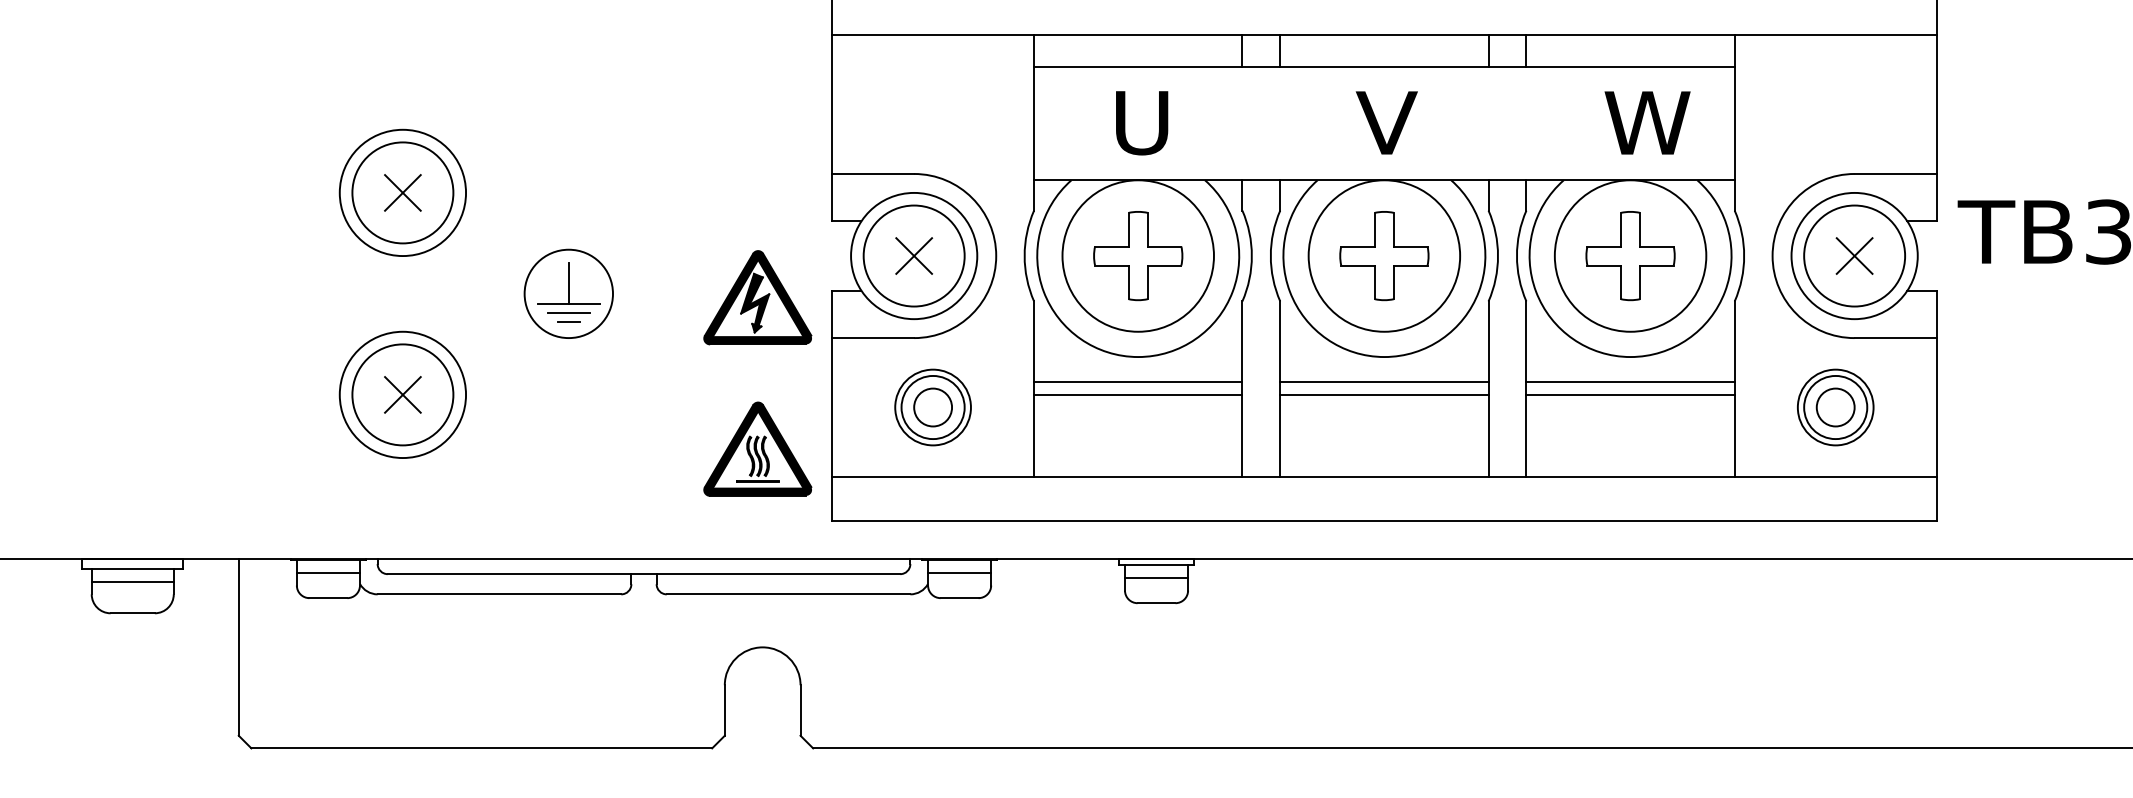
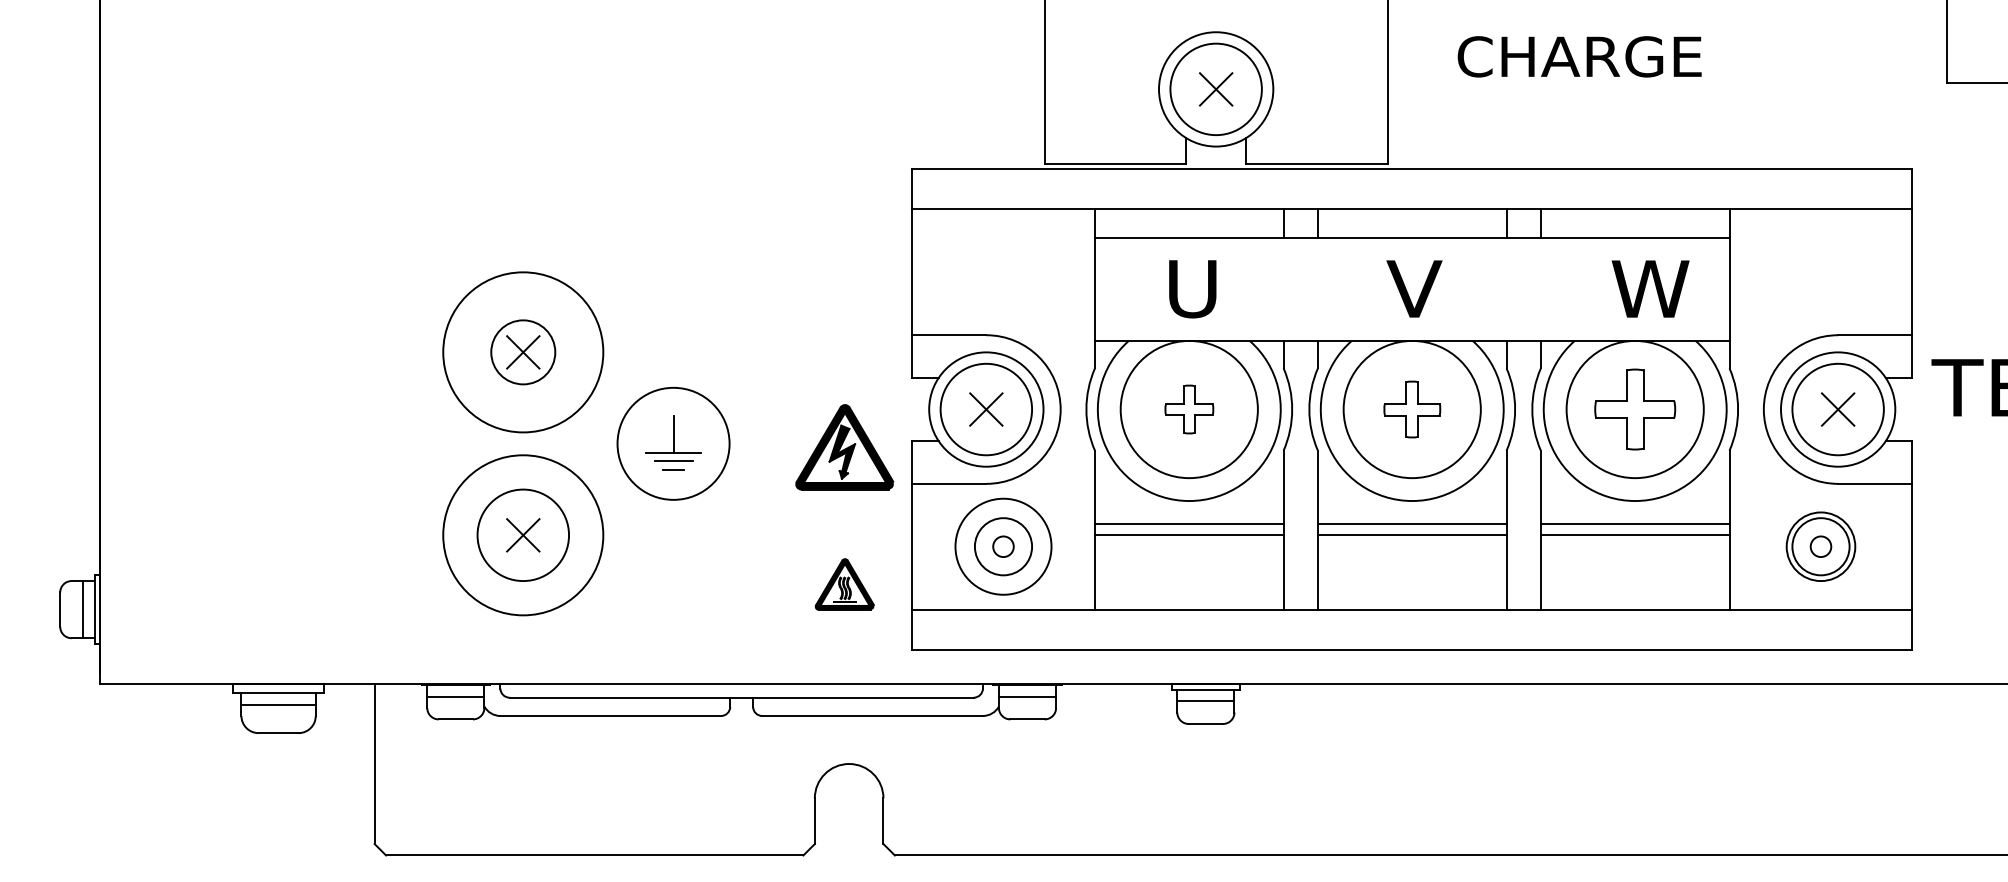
circle: (403, 193) -> (523, 352), size x0.7
circle: (403, 193) -> (523, 352), size x1.4
part: (1138, 255) -> (1189, 409), size x0.6
part: (1384, 255) -> (1412, 409), size x0.7
circle: (568, 293) -> (673, 443), size x1.4
circle: (403, 395) -> (523, 535), size x1.4
circle: (933, 407) -> (1003, 546), size x0.6
circle: (933, 407) -> (1003, 546), size x1.4
circle: (1835, 407) -> (1820, 546), size x0.6
part: (757, 449) -> (844, 584), size x0.6

